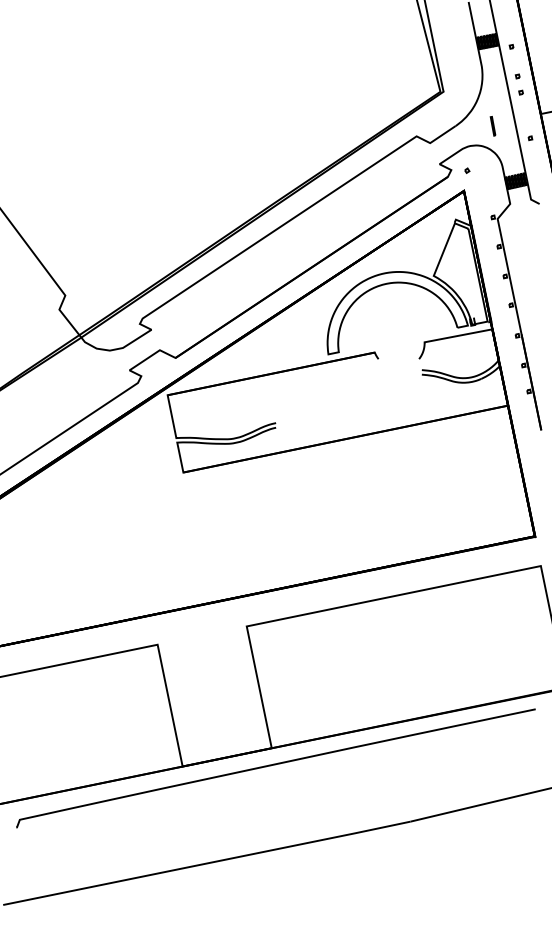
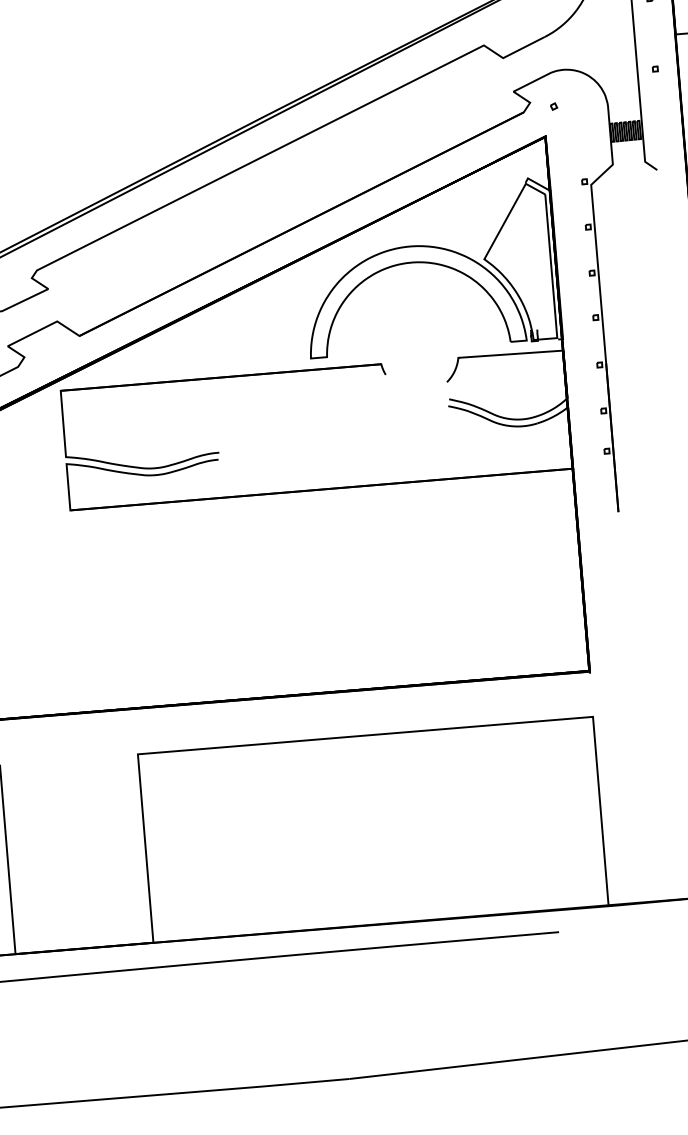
line: (492, 126) -> (600, 44), removed

